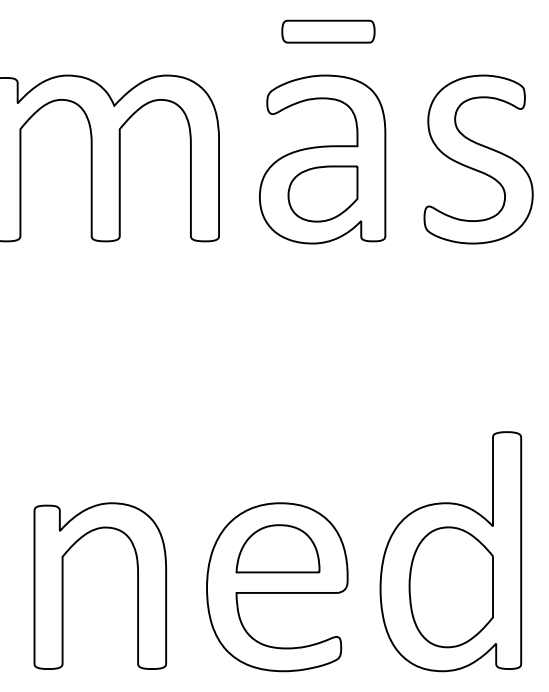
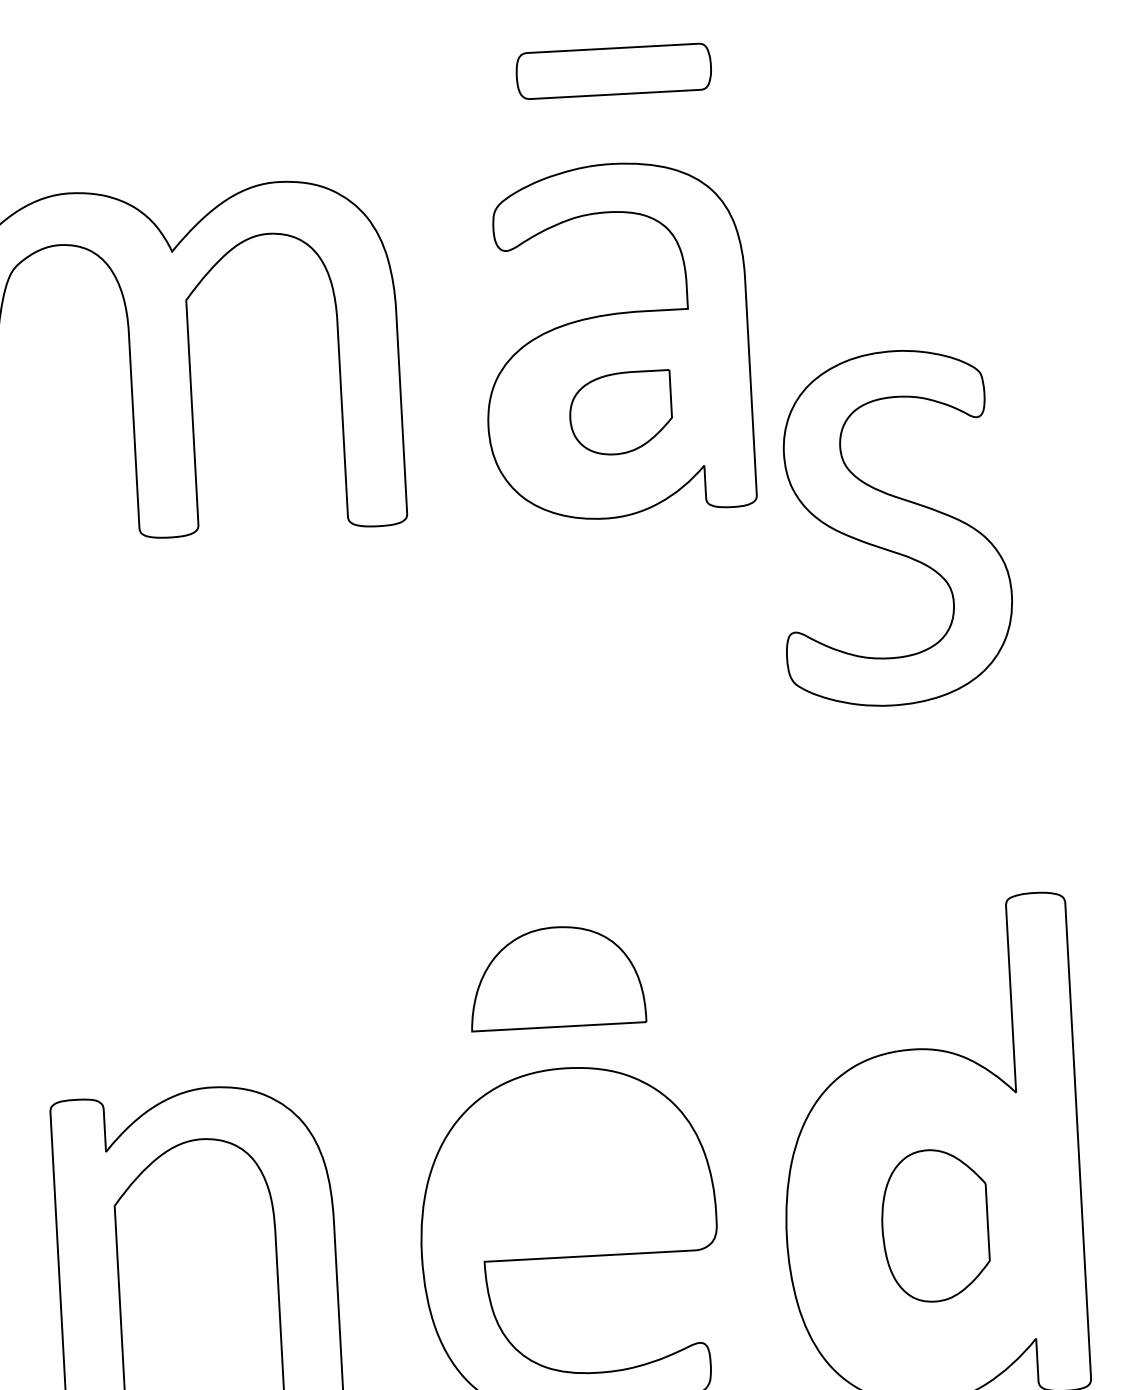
part: (478, 159) -> (893, 528), moved
part: (322, 193) -> (619, 412), size x0.7
part: (277, 548) -> (555, 976), moved
part: (450, 587) -> (933, 1226), size x0.6

